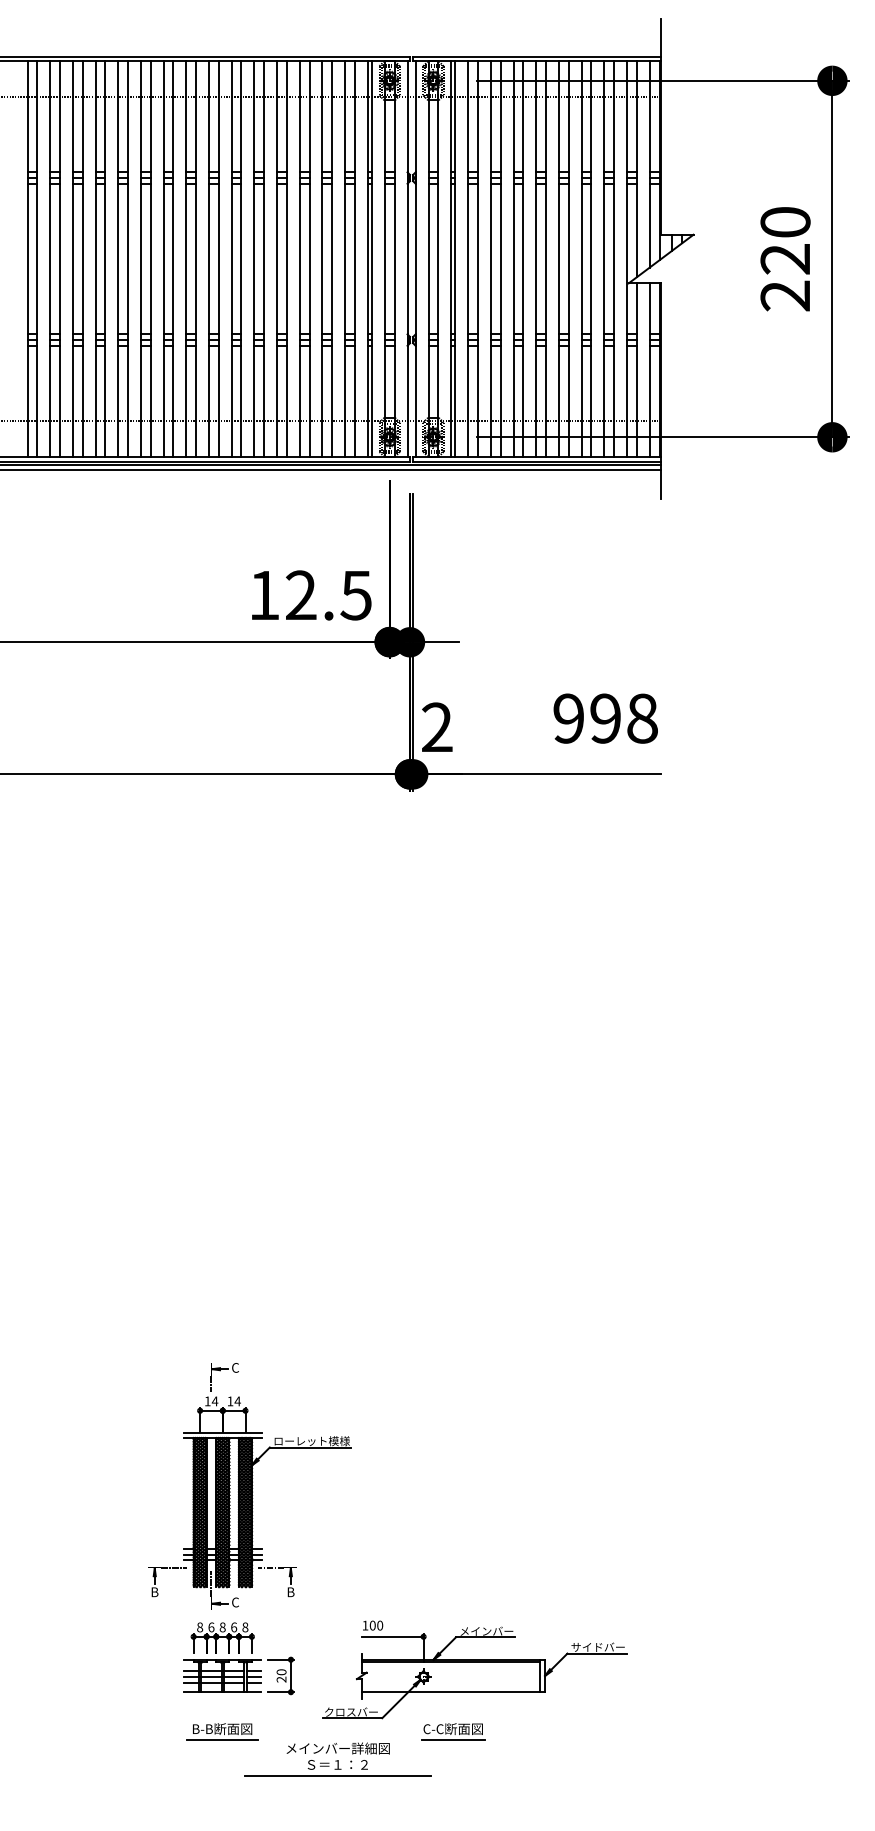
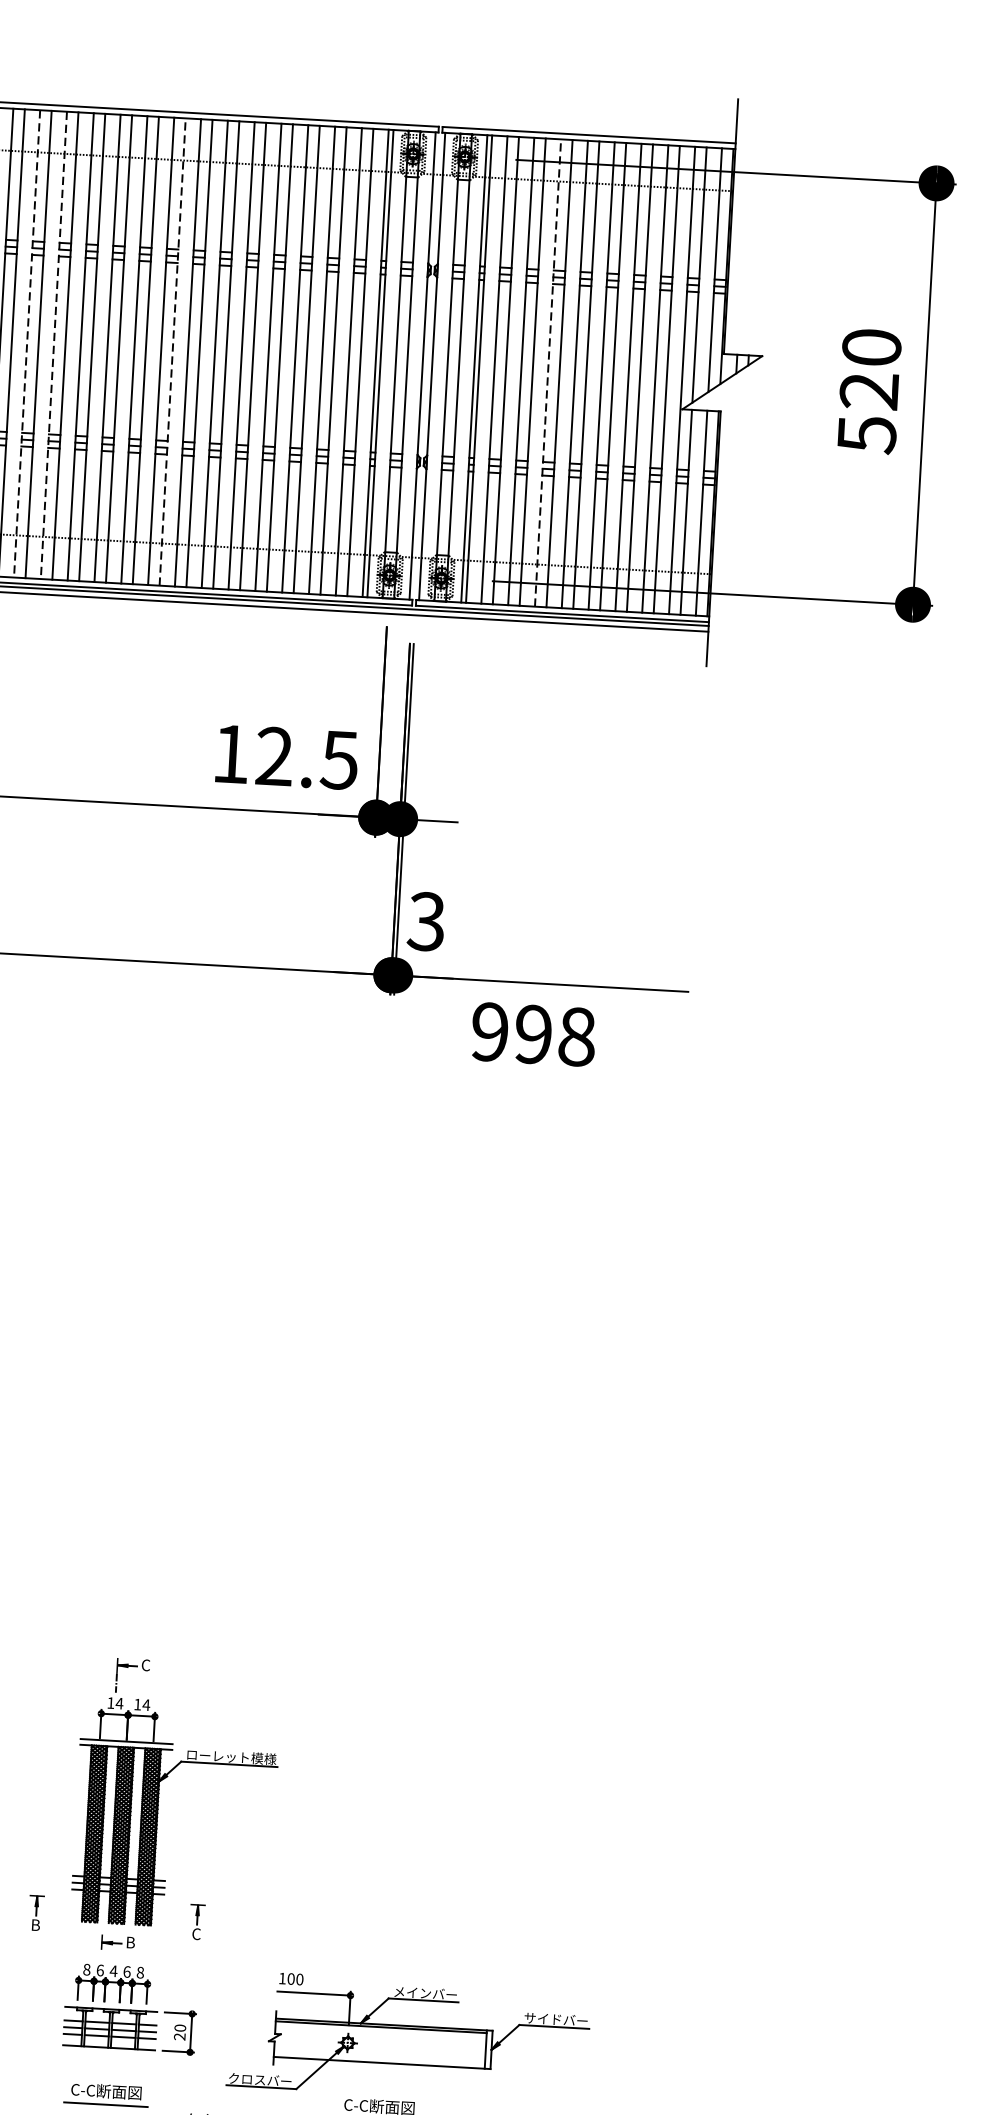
line: (72, 259) -> (26, 344), solid -> dashed
line: (95, 259) -> (53, 345), solid -> dashed
line: (196, 259) -> (173, 352), solid -> dashed
line: (513, 259) -> (547, 373), solid -> dashed
text: (785, 296) -> (866, 435), 220 -> 520
text: (605, 718) -> (533, 1034), moved
text: (436, 727) -> (425, 921), 2 -> 3
line: (174, 1567) -> (60, 1897), removed
line: (271, 1567) -> (175, 1903), removed
line: (211, 1583) -> (103, 1918), removed
text: (290, 1592) -> (196, 1934), B -> C
text: (235, 1602) -> (130, 1942), C -> B
text: (222, 1627) -> (113, 1971), 8 -> 4
text: (222, 1728) -> (106, 2090), B-B断面図 -> C-C断面図

